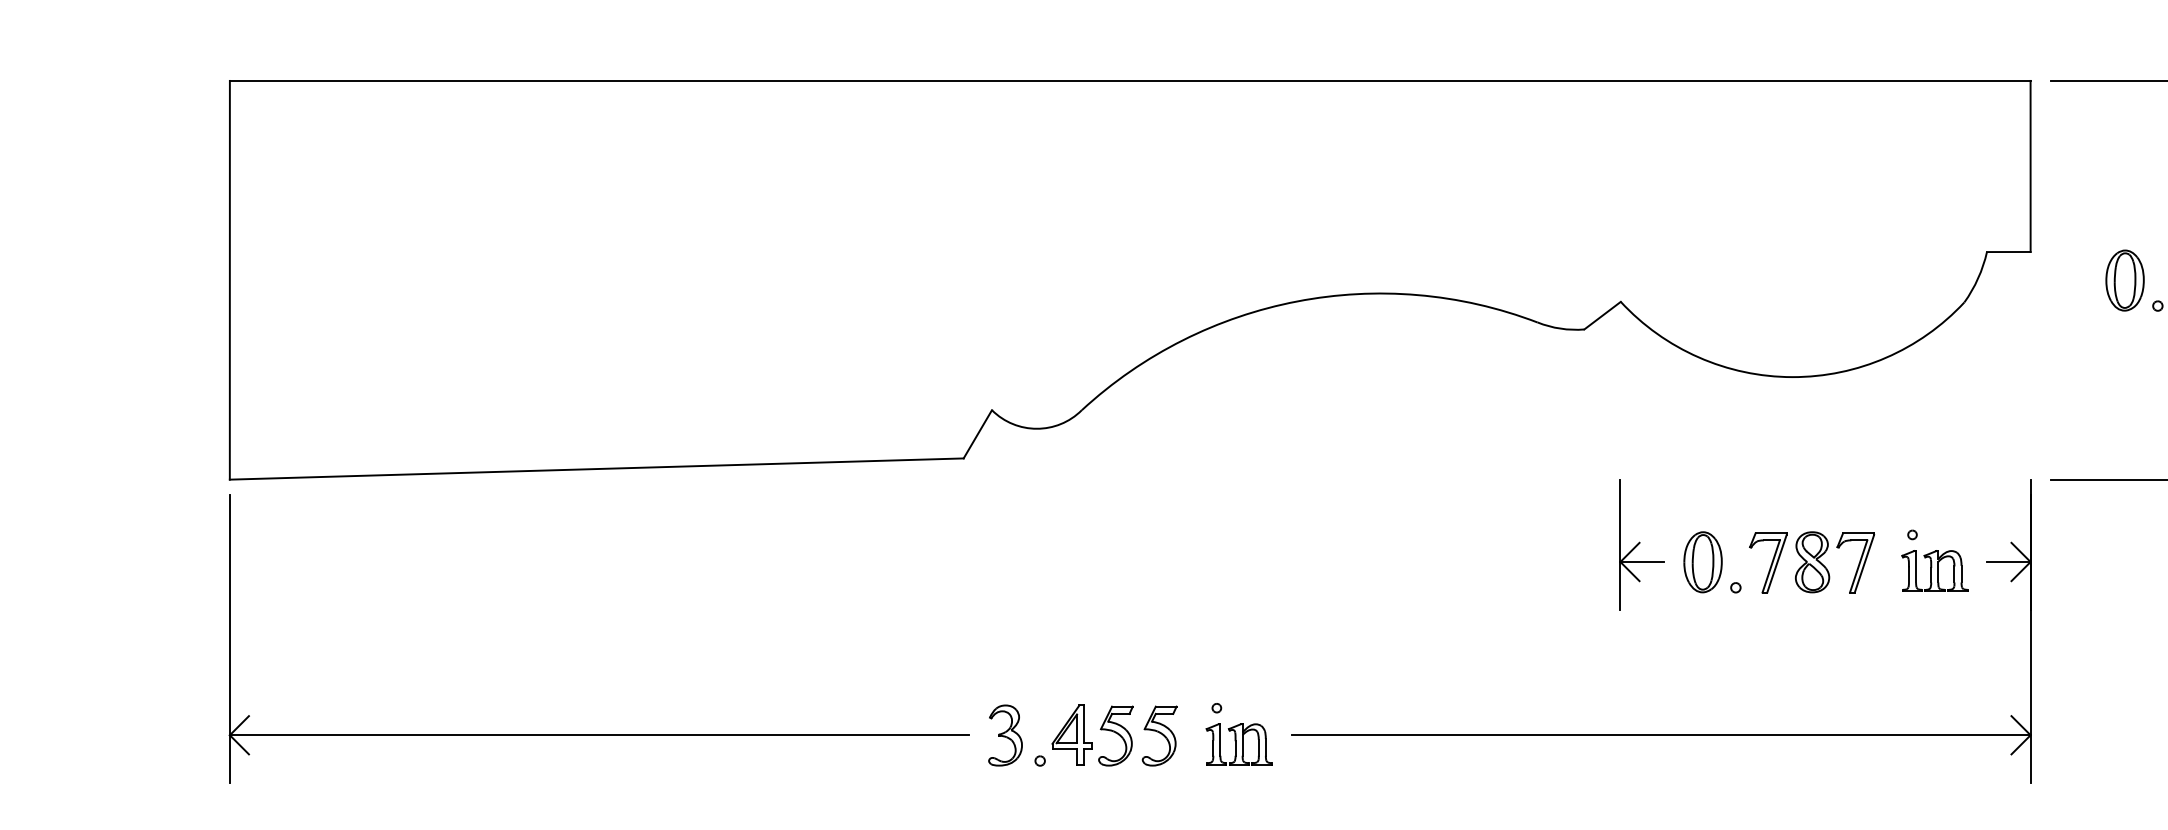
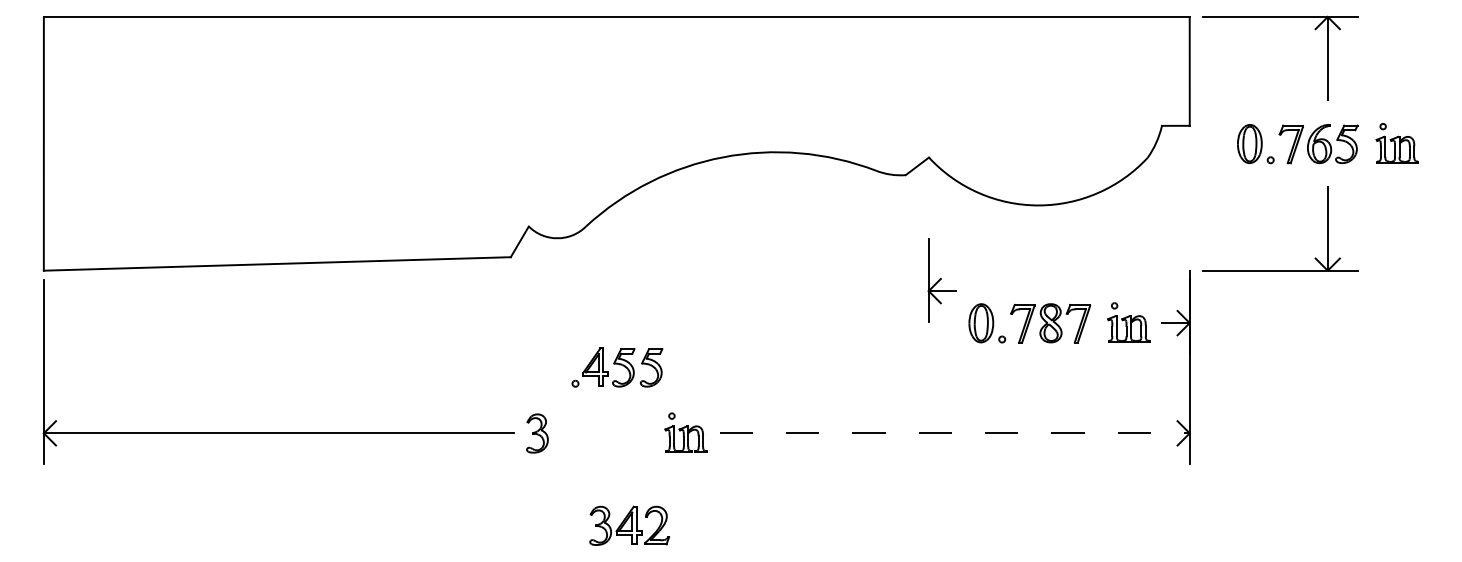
part: (1640, 545) -> (941, 280), moved
part: (1106, 735) -> (617, 367), moved
line: (1662, 735) -> (955, 433), solid -> dashed

